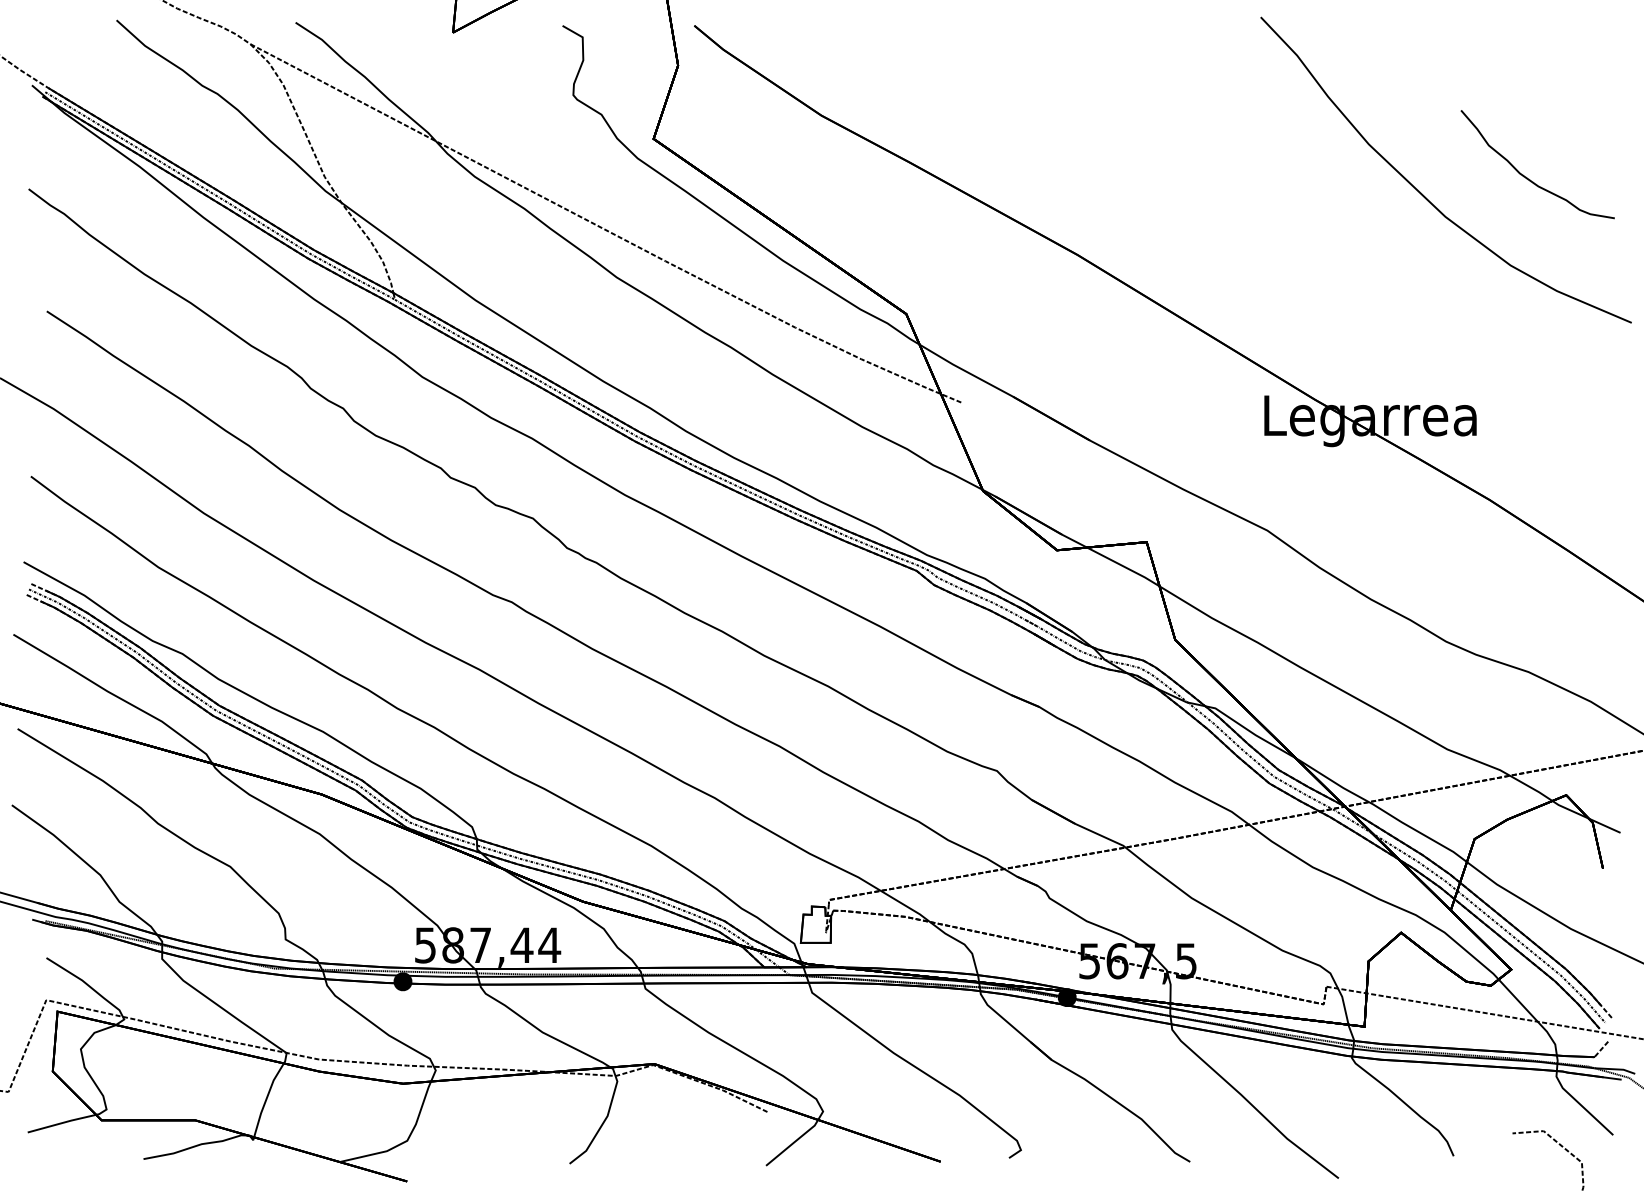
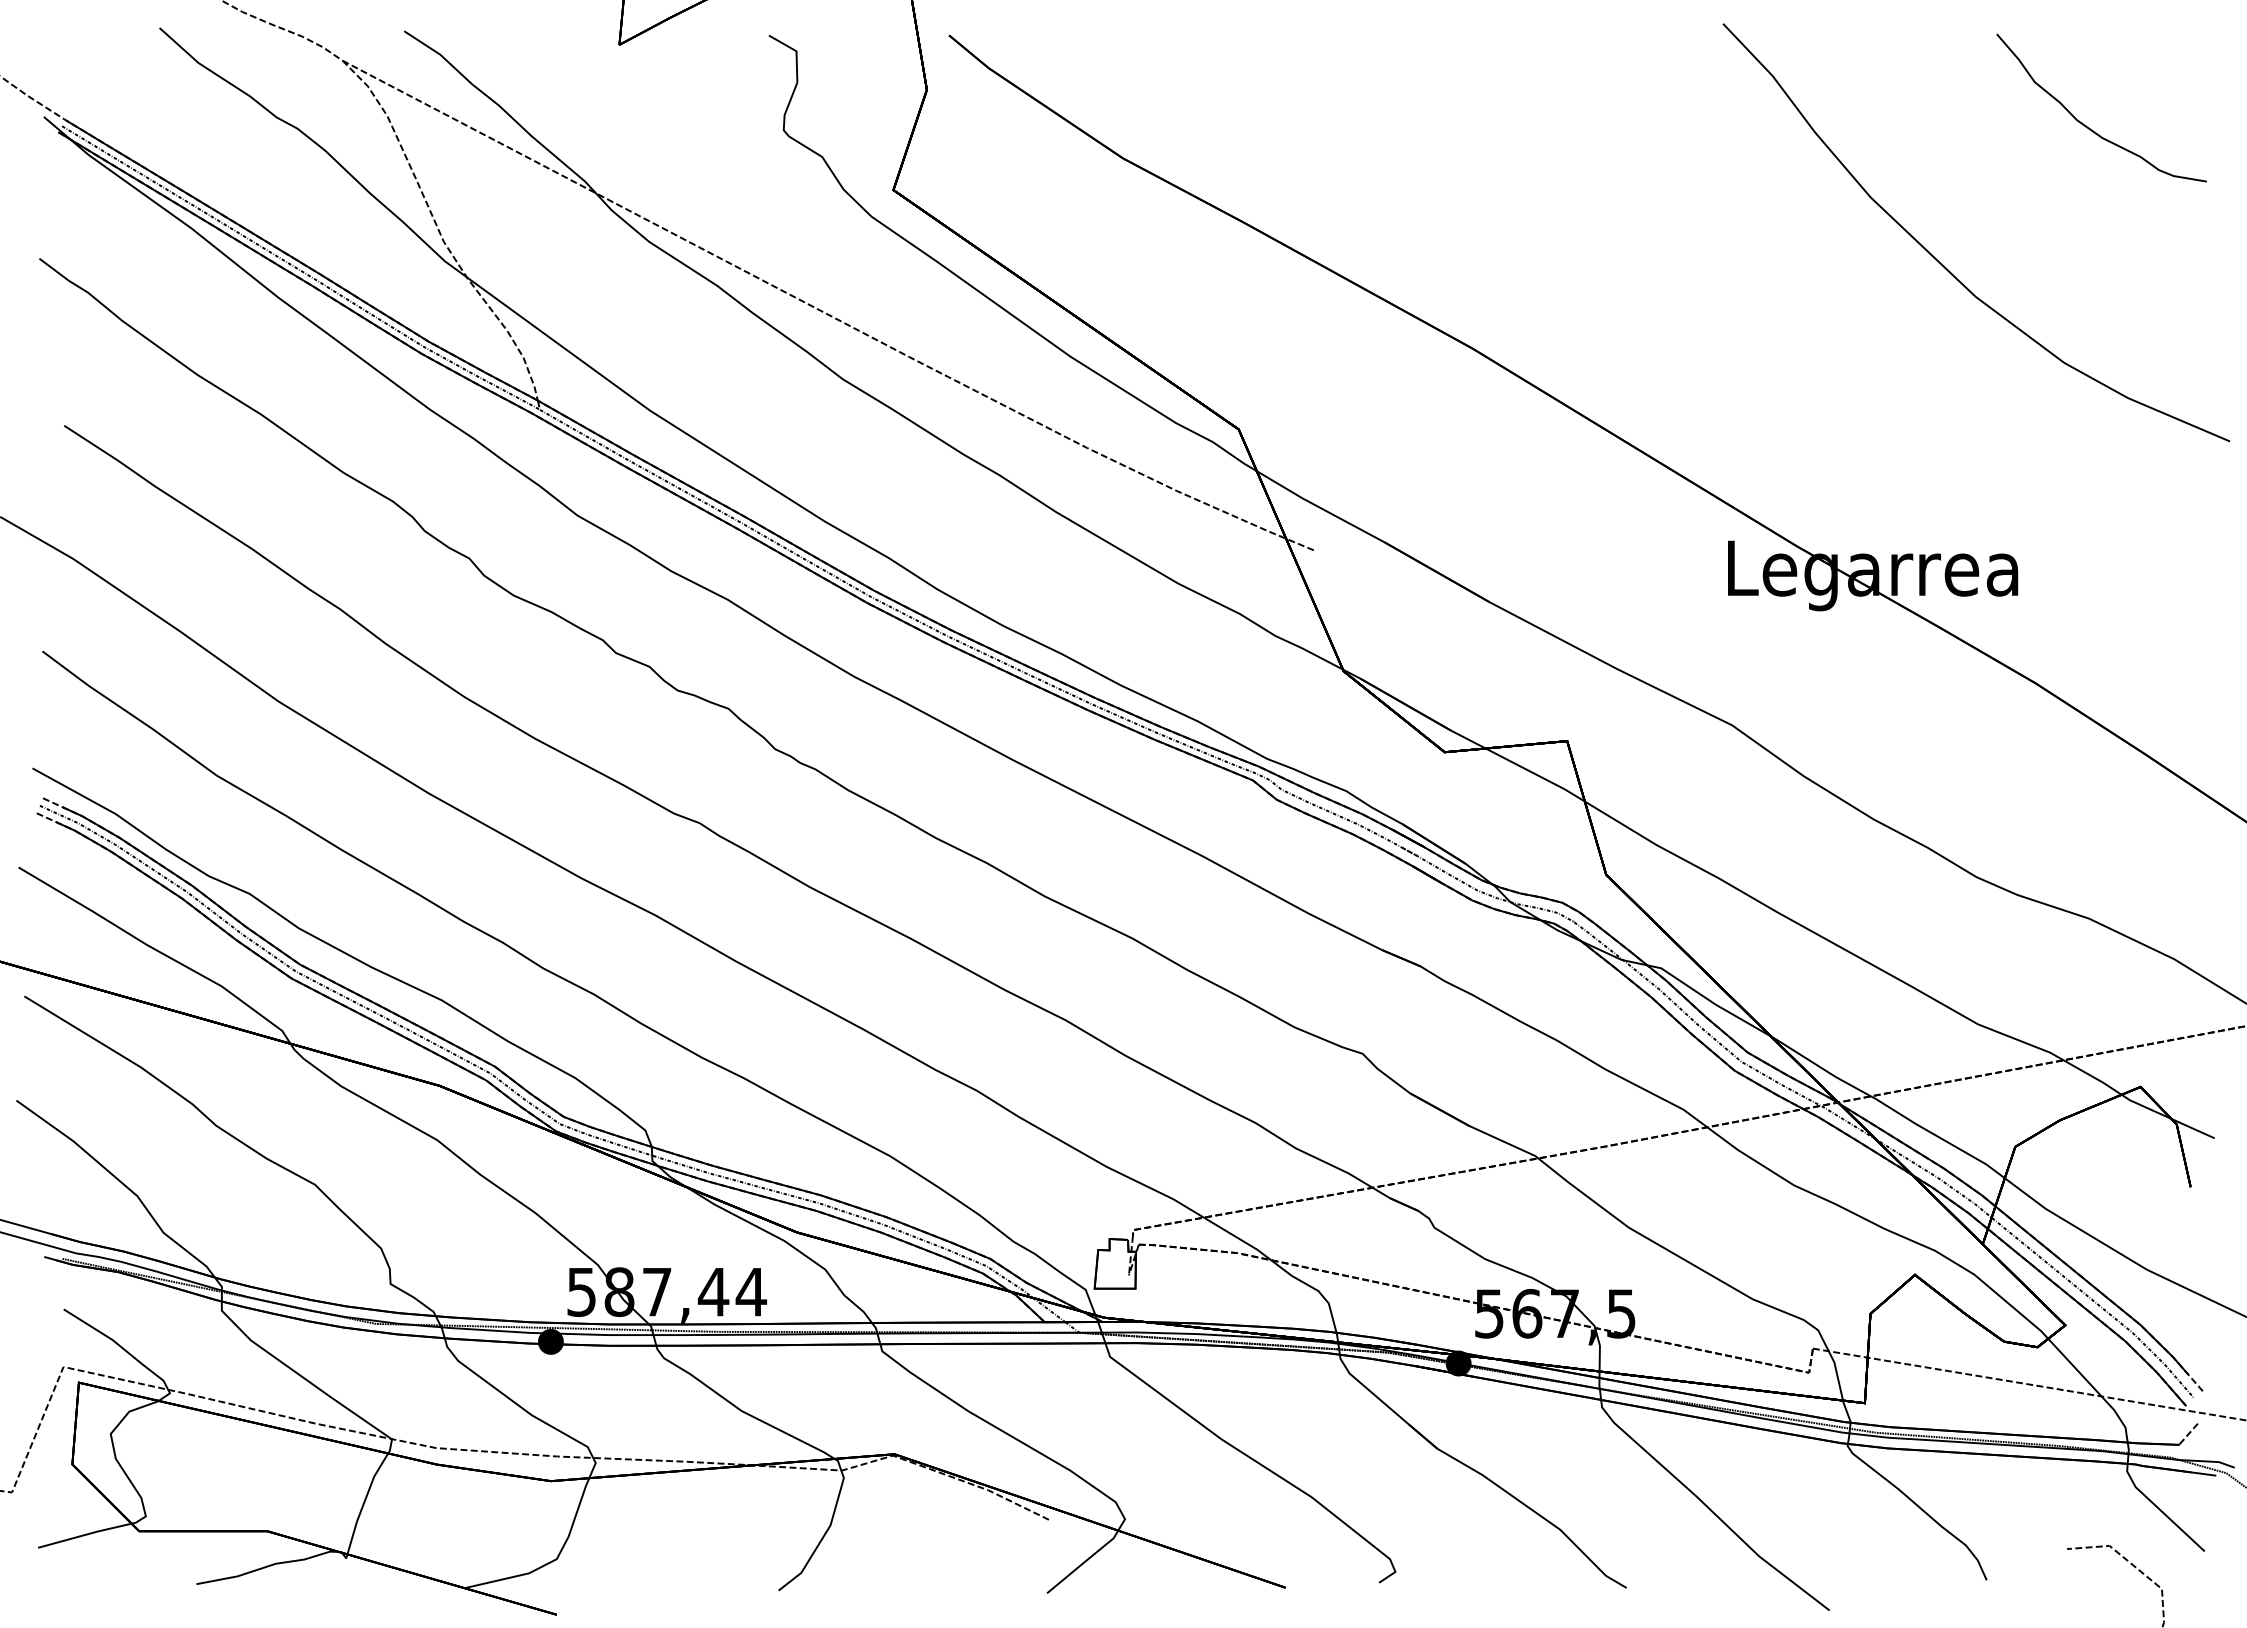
curve: (1528, 178) -> (2089, 127), moved

